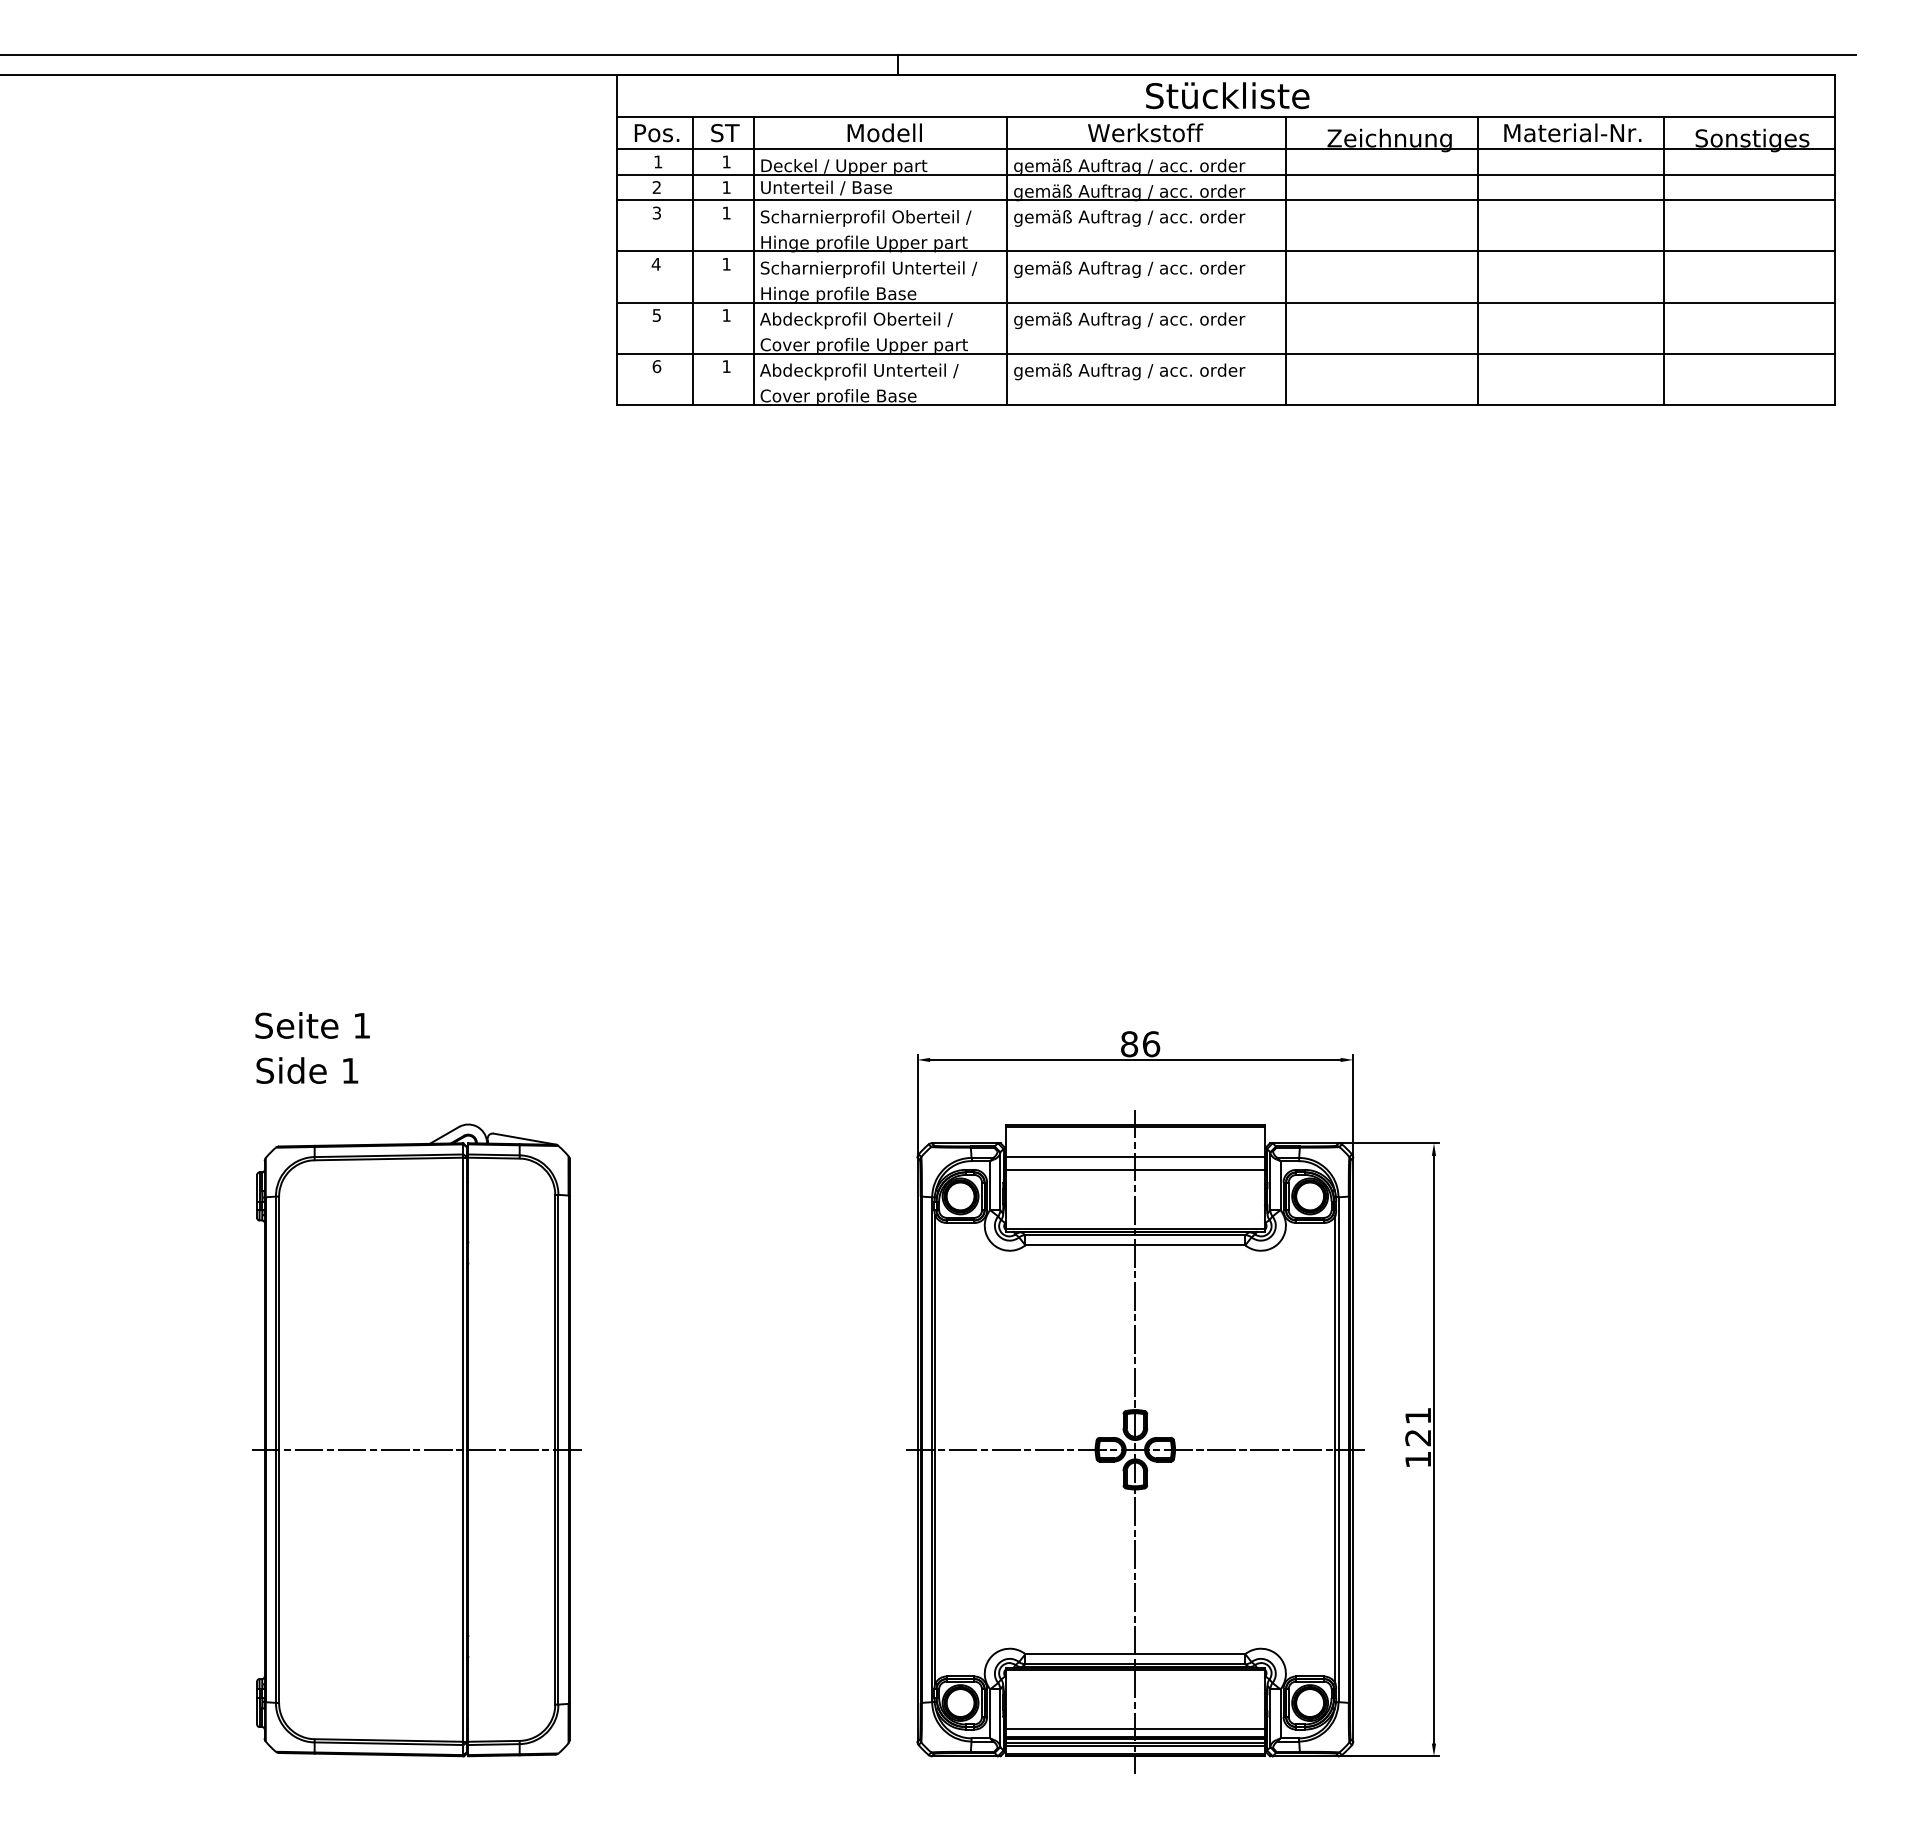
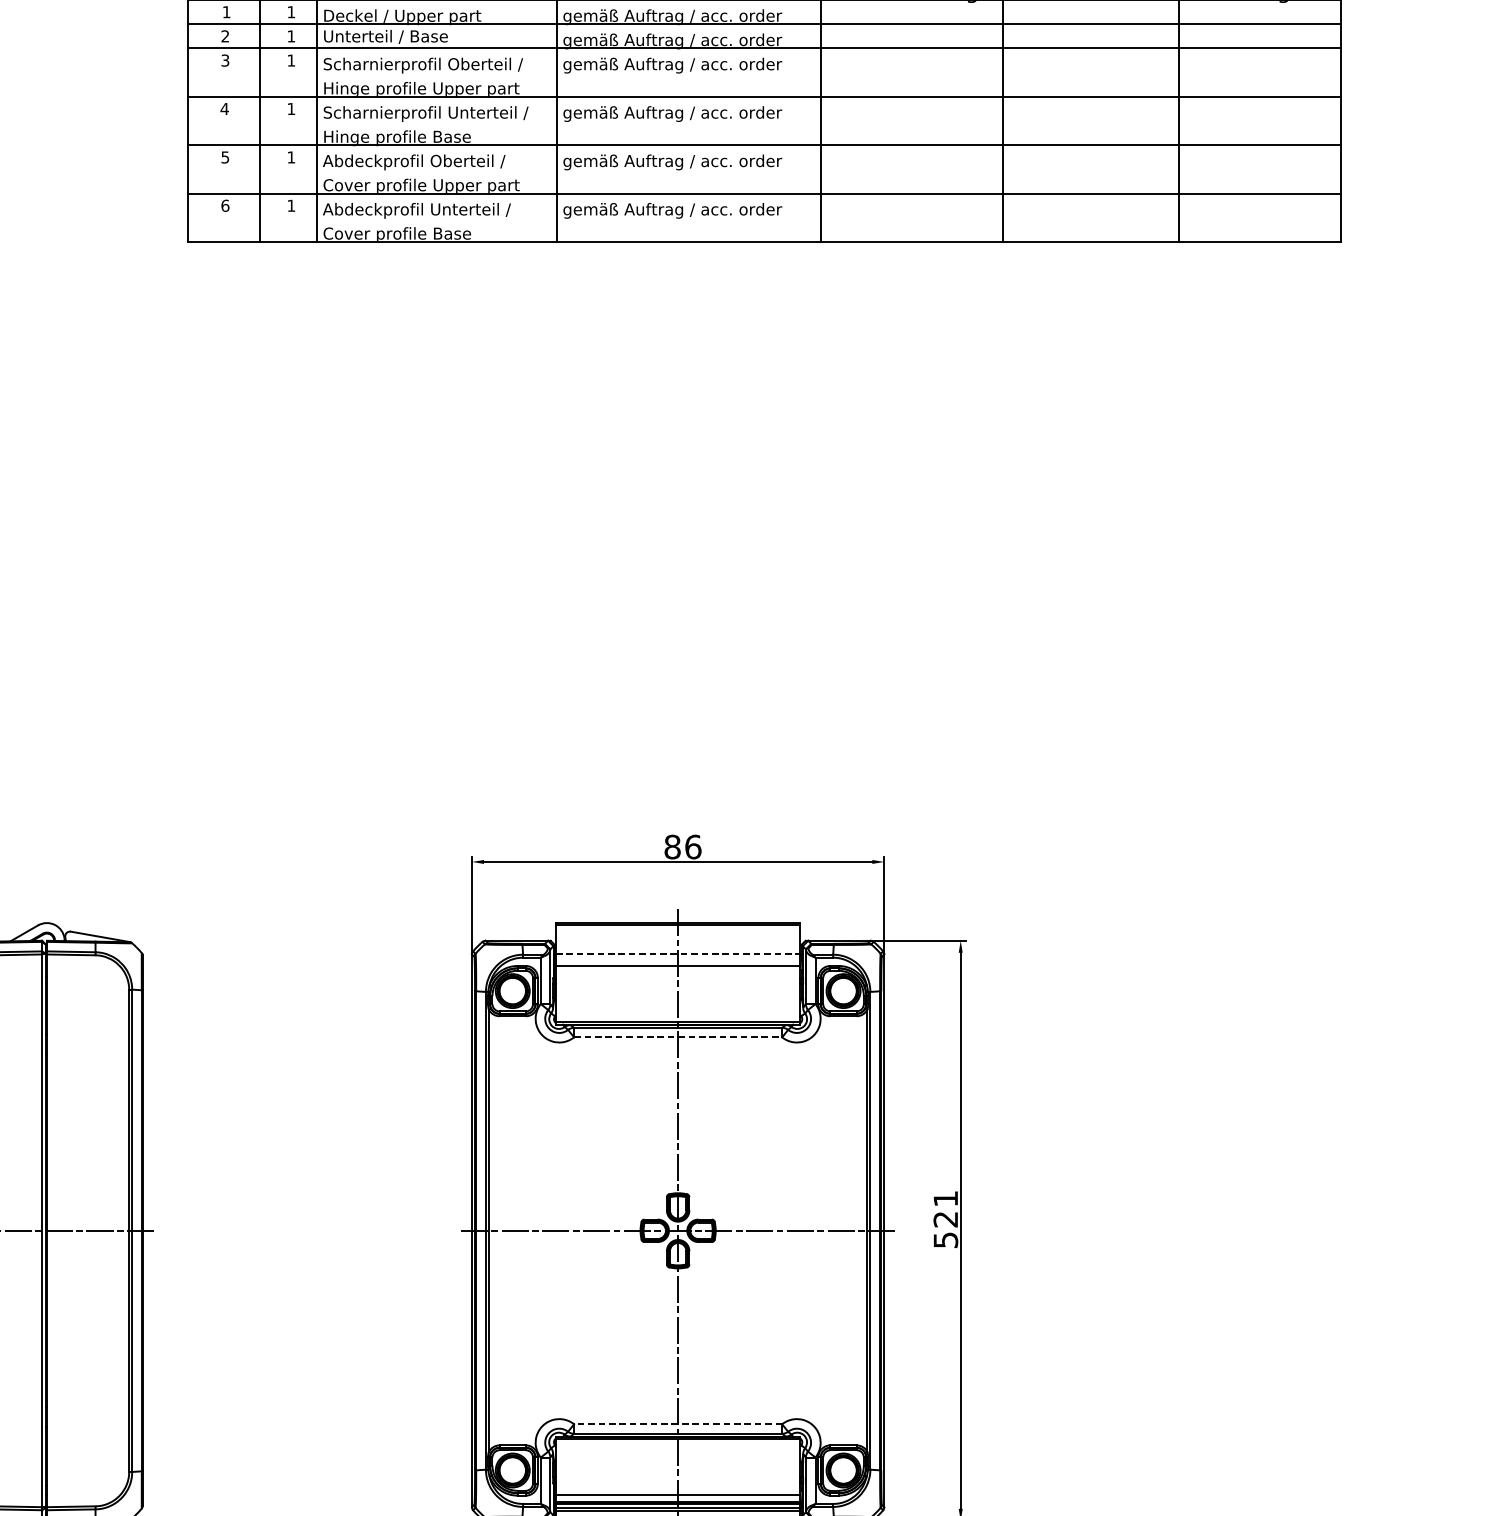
line: (1135, 1156) -> (678, 953), solid -> dashed
line: (1135, 1245) -> (678, 1037), solid -> dashed
text: (1418, 1459) -> (946, 1240), 121 -> 521
line: (1135, 1654) -> (678, 1424), solid -> dashed

